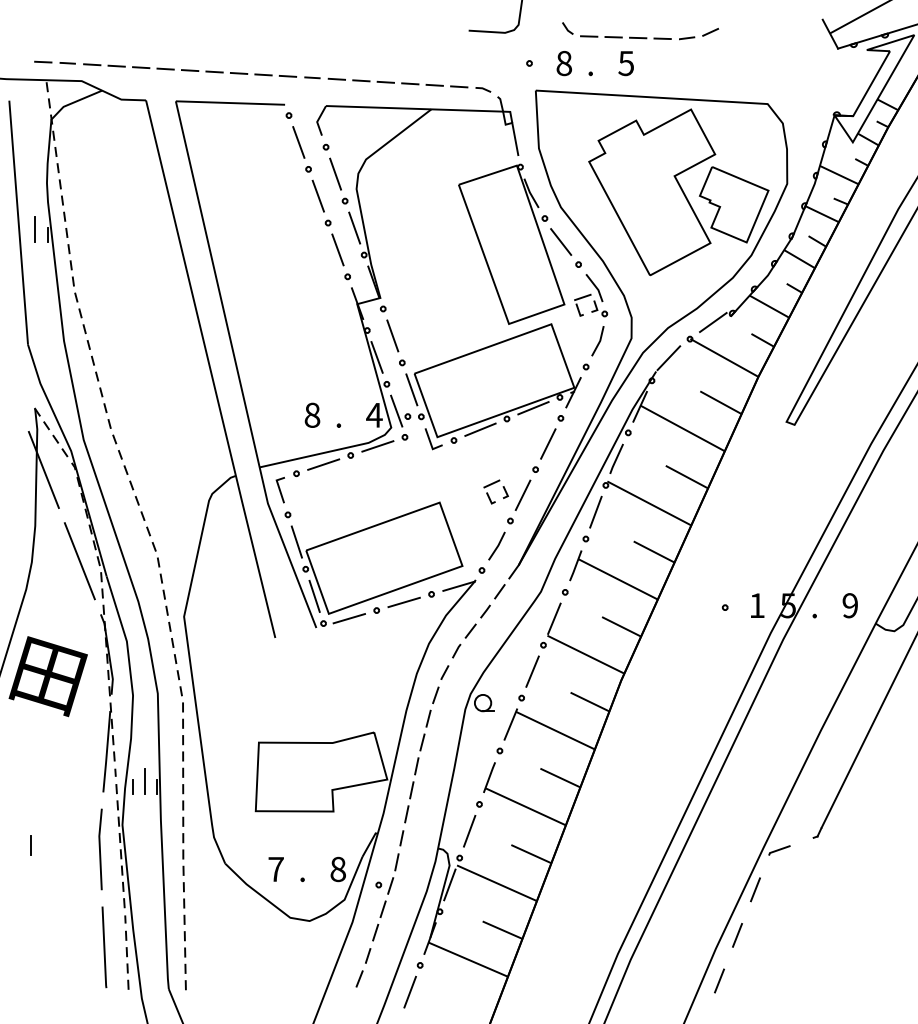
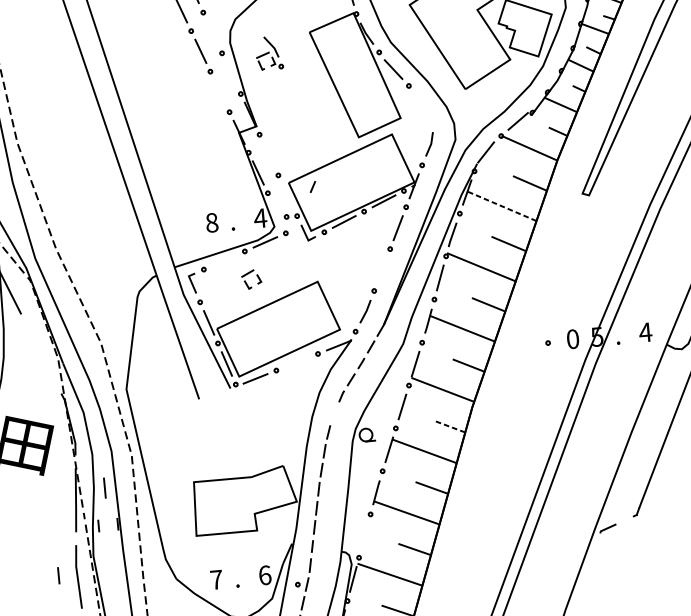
line: (335, 173) -> (212, 32), removed
line: (354, 227) -> (231, 73), removed
line: (337, 249) -> (219, 91), removed
part: (591, 295) -> (269, 53), moved
line: (392, 335) -> (268, 154), removed
line: (411, 389) -> (287, 195), removed
line: (396, 410) -> (277, 213), removed
line: (682, 428) -> (501, 206), solid -> dashed
line: (323, 464) -> (224, 260), removed
part: (491, 485) -> (247, 274), moved
line: (522, 495) -> (381, 270), removed
line: (79, 561) -> (40, 353), removed
line: (403, 602) -> (296, 362), removed
text: (756, 605) -> (572, 339), 1 -> 0
text: (849, 605) -> (644, 332), 9 -> 4
line: (444, 672) -> (312, 186), moved
line: (590, 702) -> (449, 426), solid -> dashed
line: (144, 781) -> (104, 488), moved
line: (469, 830) -> (364, 535), removed
line: (30, 845) -> (58, 575), moved
text: (338, 869) -> (265, 575), 8 -> 6
line: (754, 889) -> (591, 560), removed
line: (737, 934) -> (581, 597), removed

